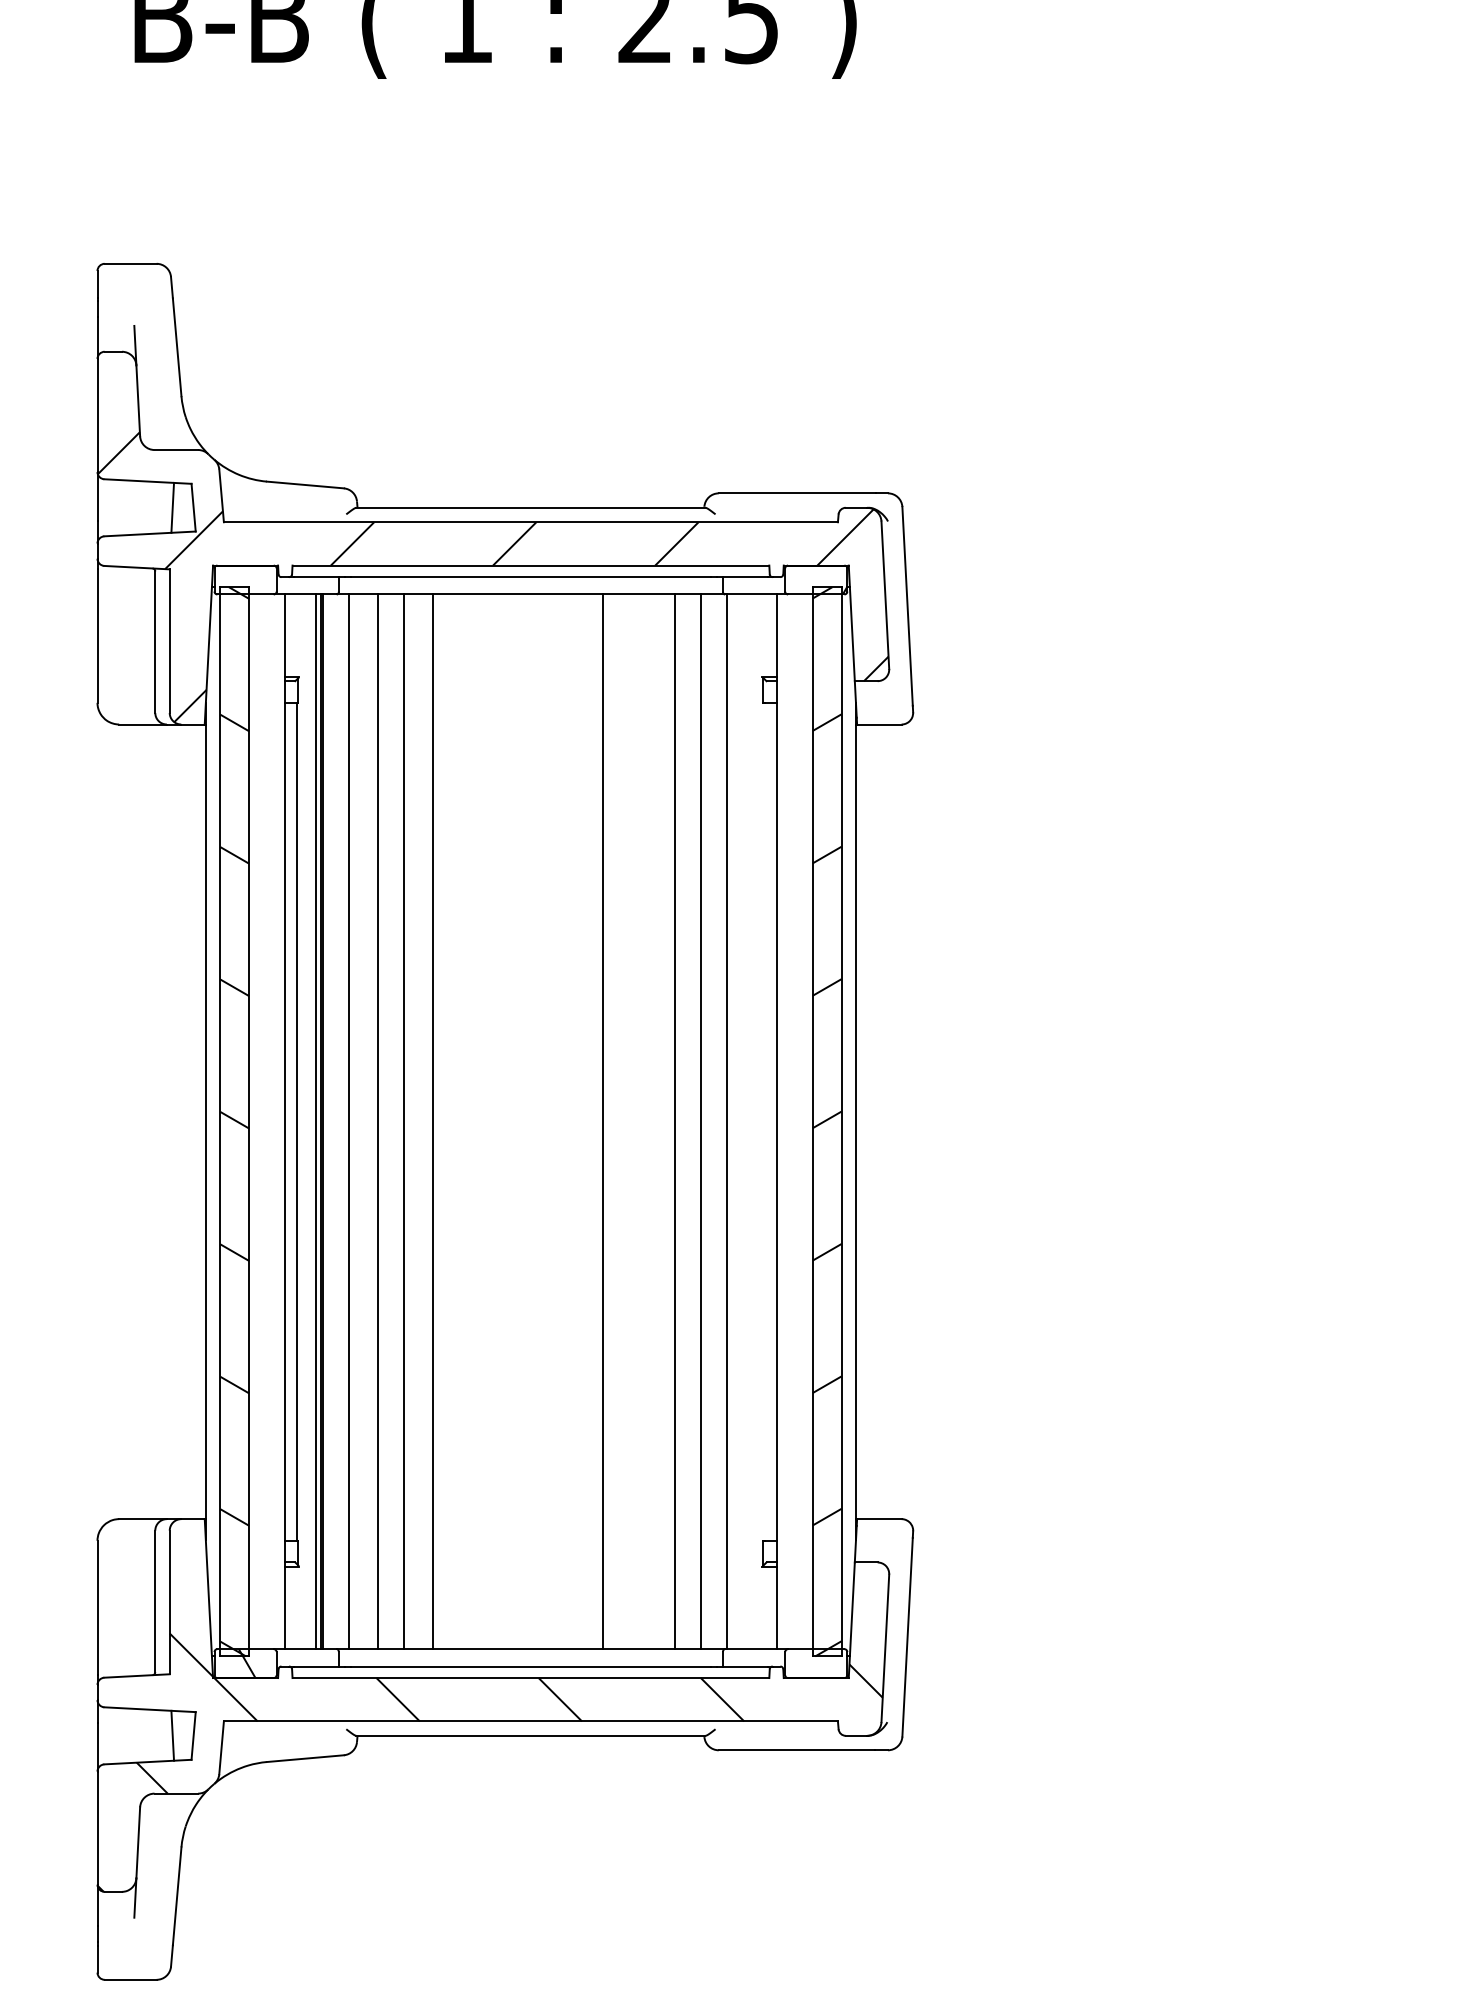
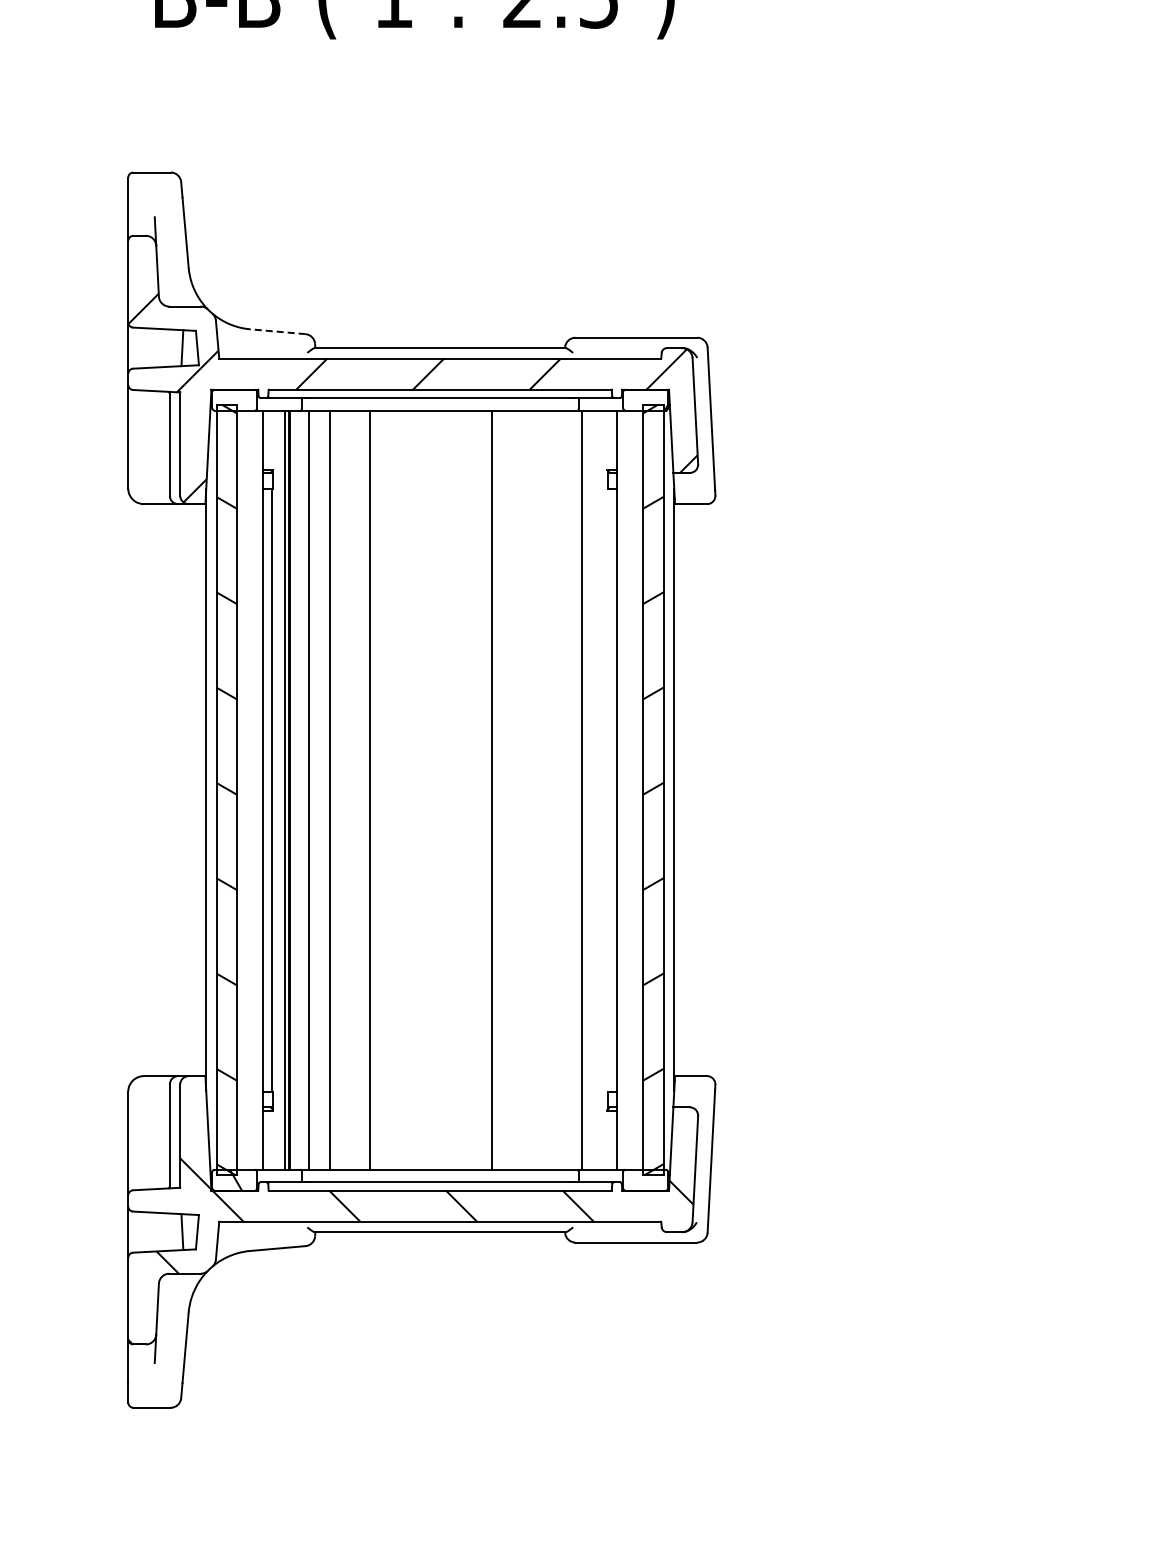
line: (304, 484) -> (277, 331), solid -> dashed
line: (403, 1120) -> (348, 789), removed
line: (675, 1120) -> (544, 789), removed
line: (700, 1120) -> (562, 789), removed

